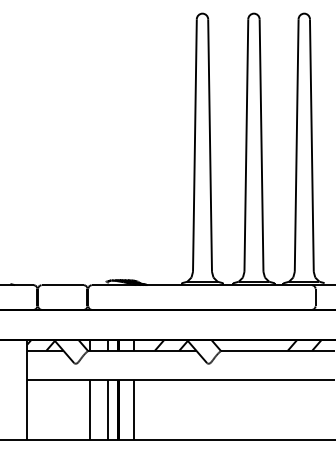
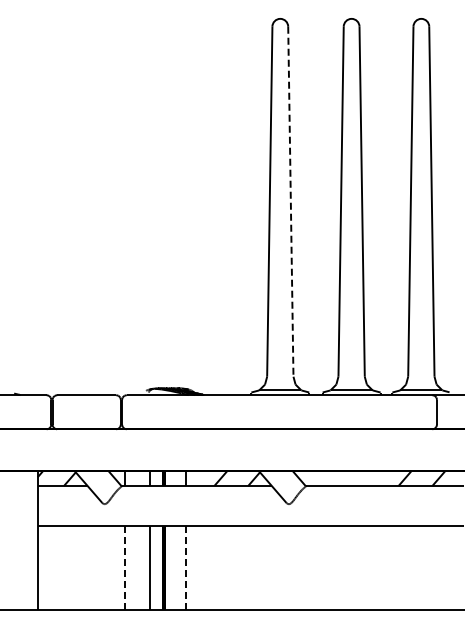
line: (209, 146) -> (290, 202), solid -> dashed
line: (90, 409) -> (125, 567), solid -> dashed
line: (134, 409) -> (185, 567), solid -> dashed

